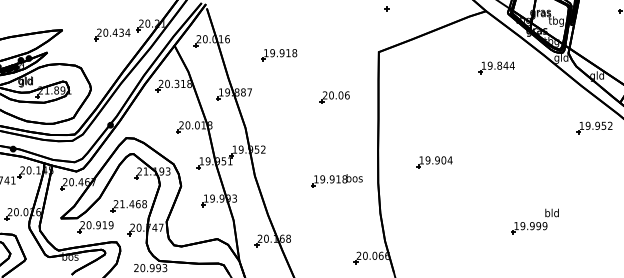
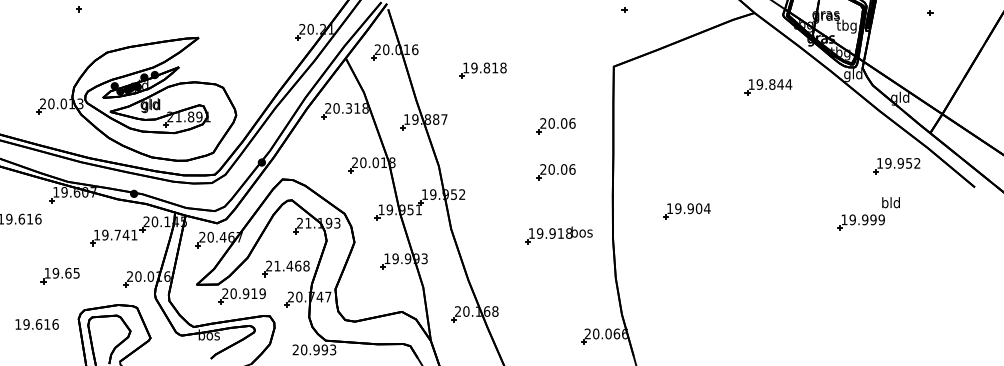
part: (111, 34) -> (263, 43), removed
text: (281, 52) -> (486, 67), 19.918 -> 19.818
part: (334, 132) -> (555, 172), added
part: (534, 221) -> (868, 213), moved

